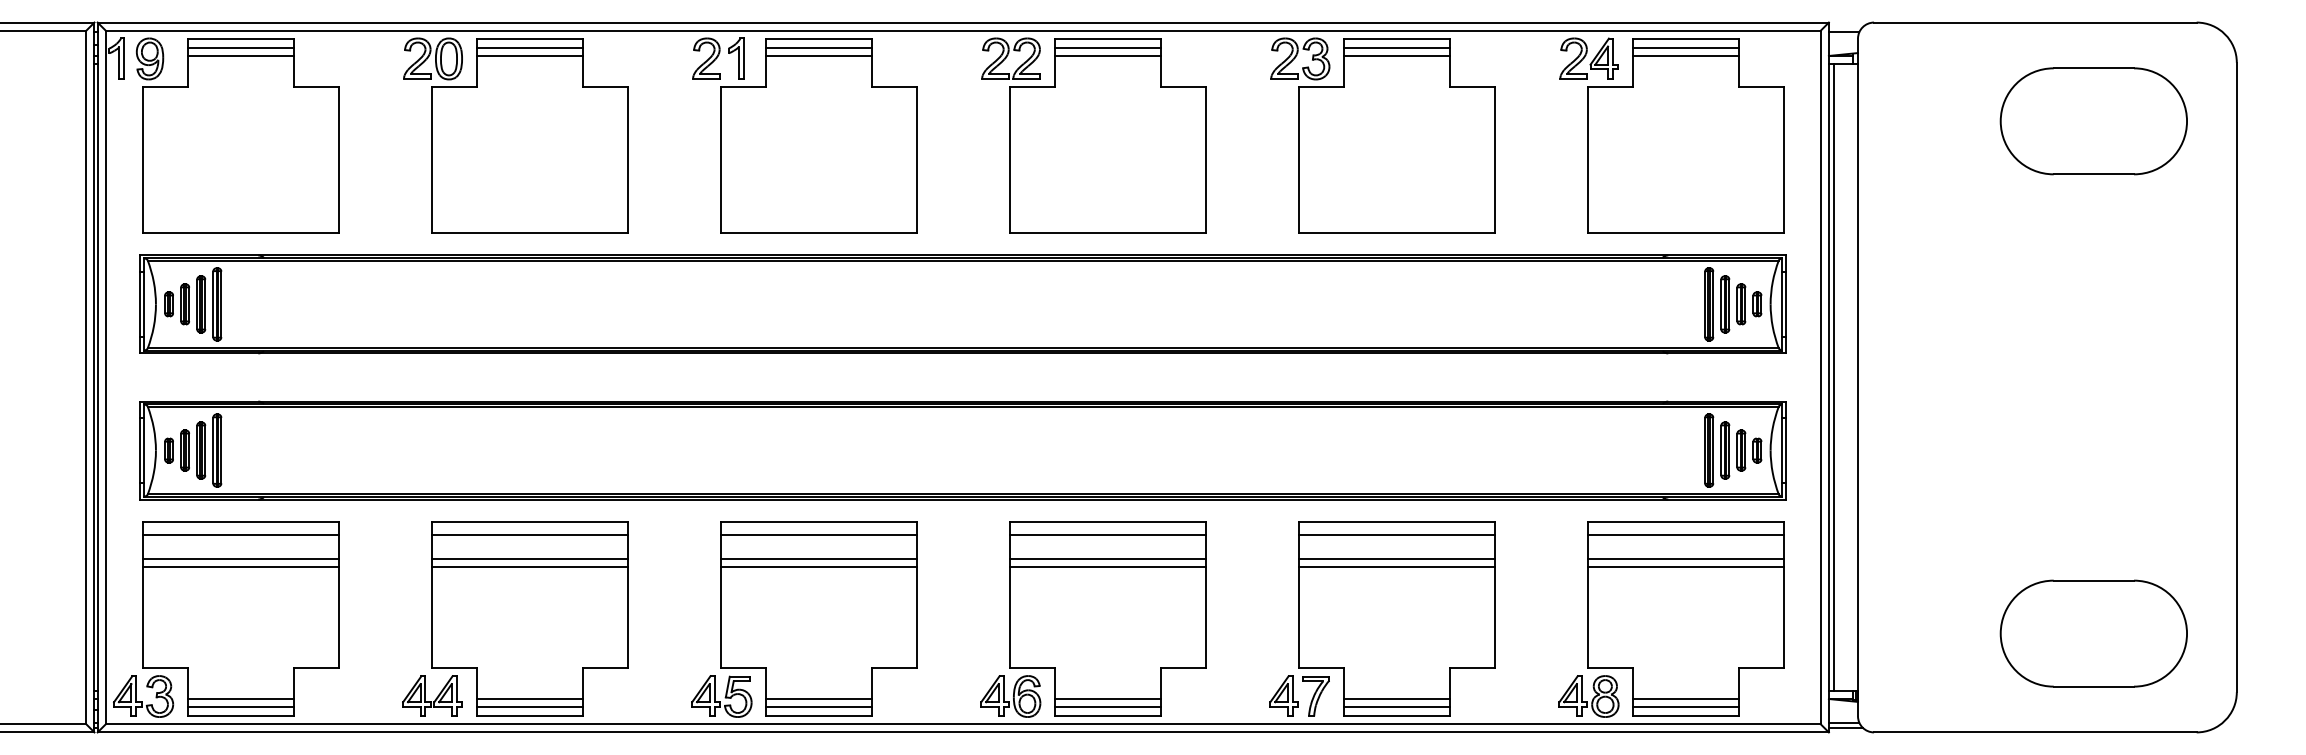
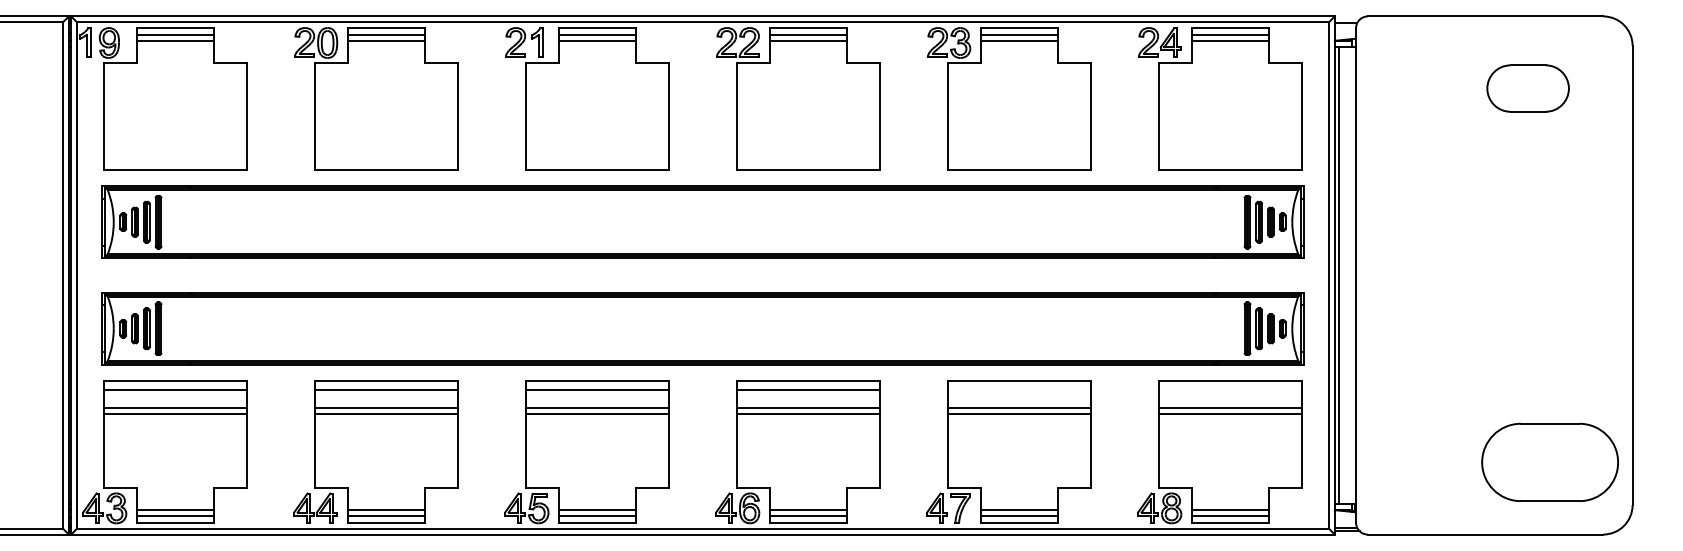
part: (2093, 121) -> (1527, 88), size x0.6
line: (1396, 534) -> (1019, 390), removed
line: (1685, 534) -> (1230, 390), removed
part: (2093, 633) -> (1549, 462), moved

